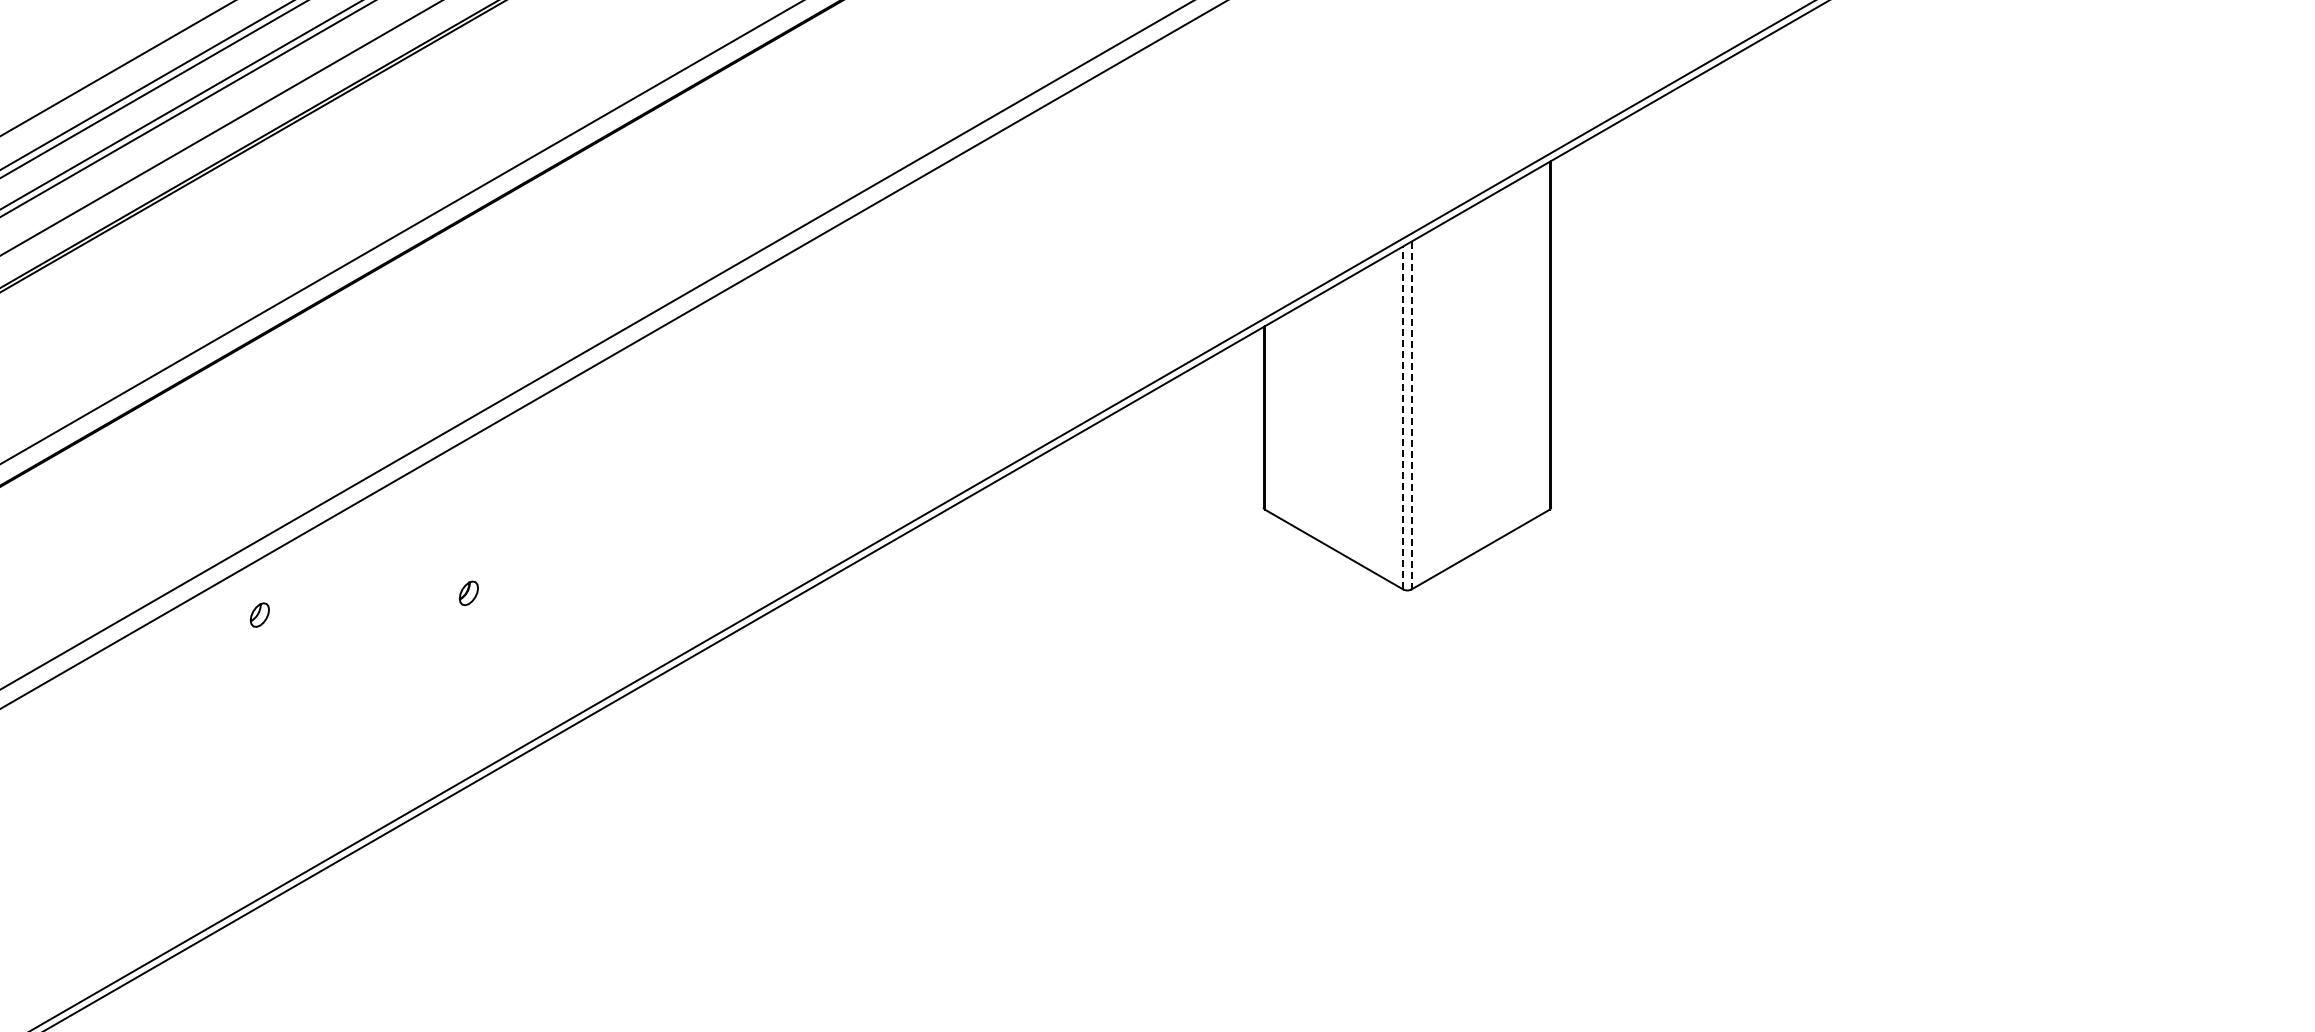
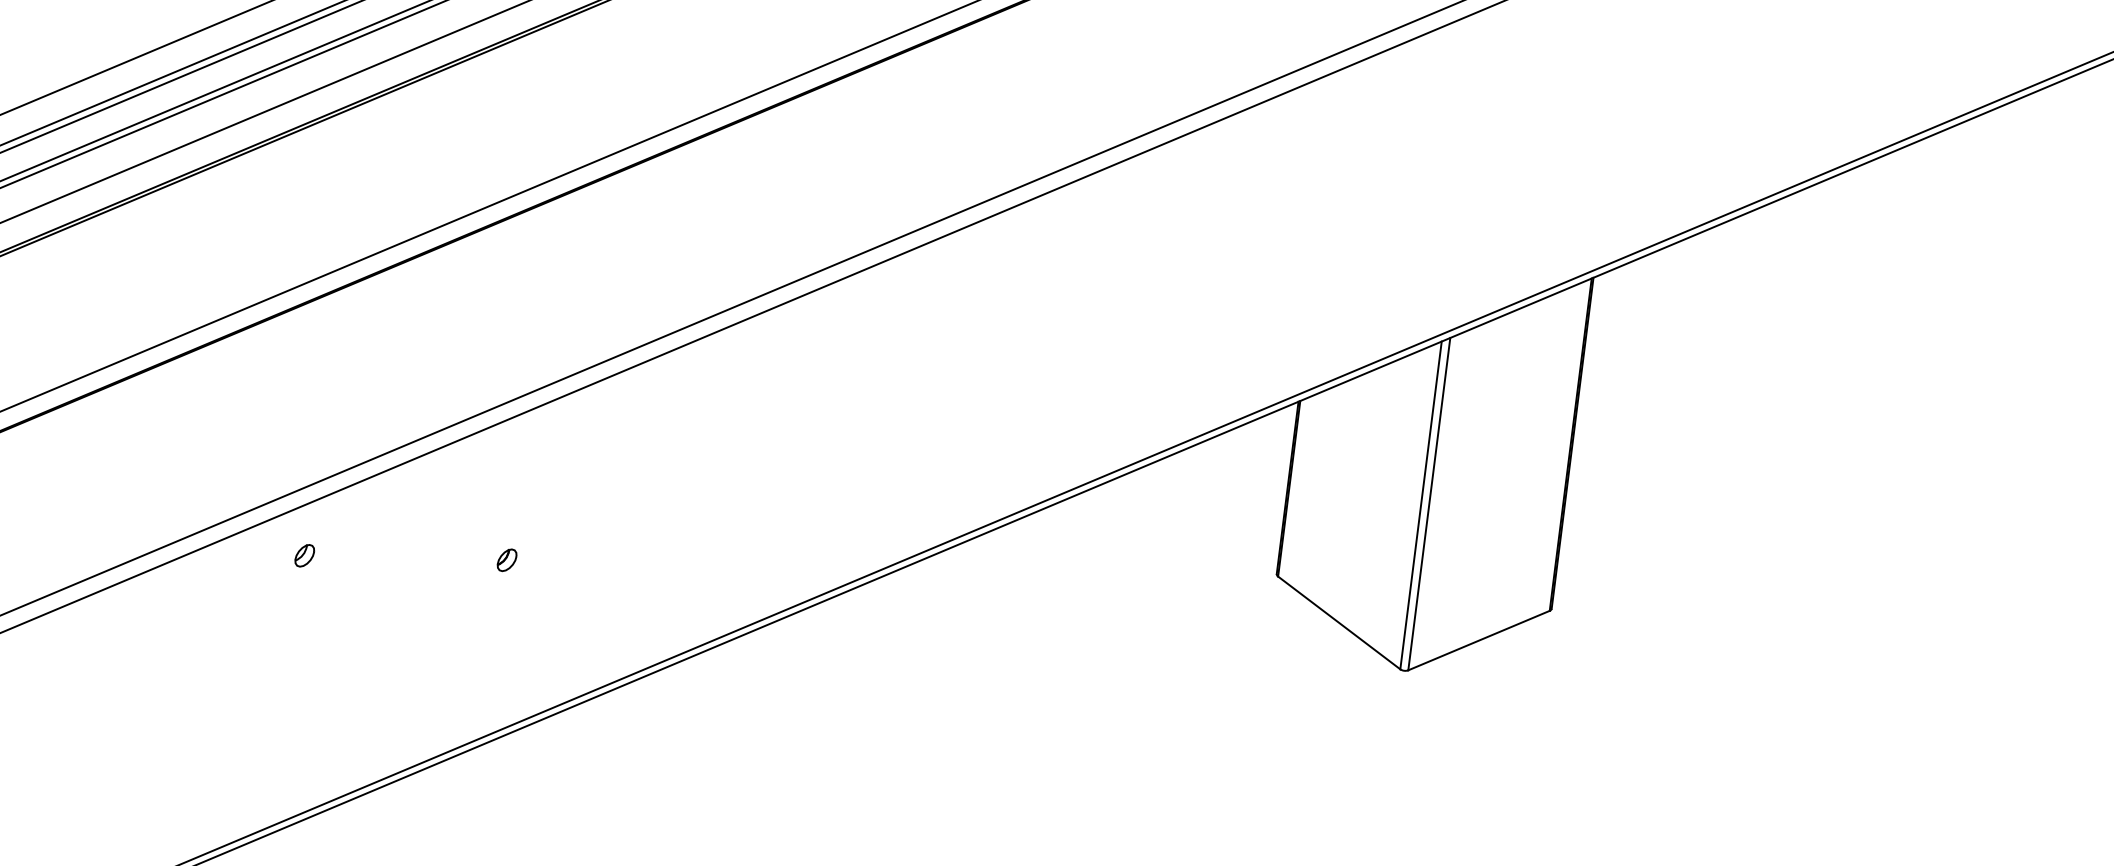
line: (1411, 415) -> (1429, 504), dashed -> solid
line: (1403, 417) -> (1421, 505), dashed -> solid

